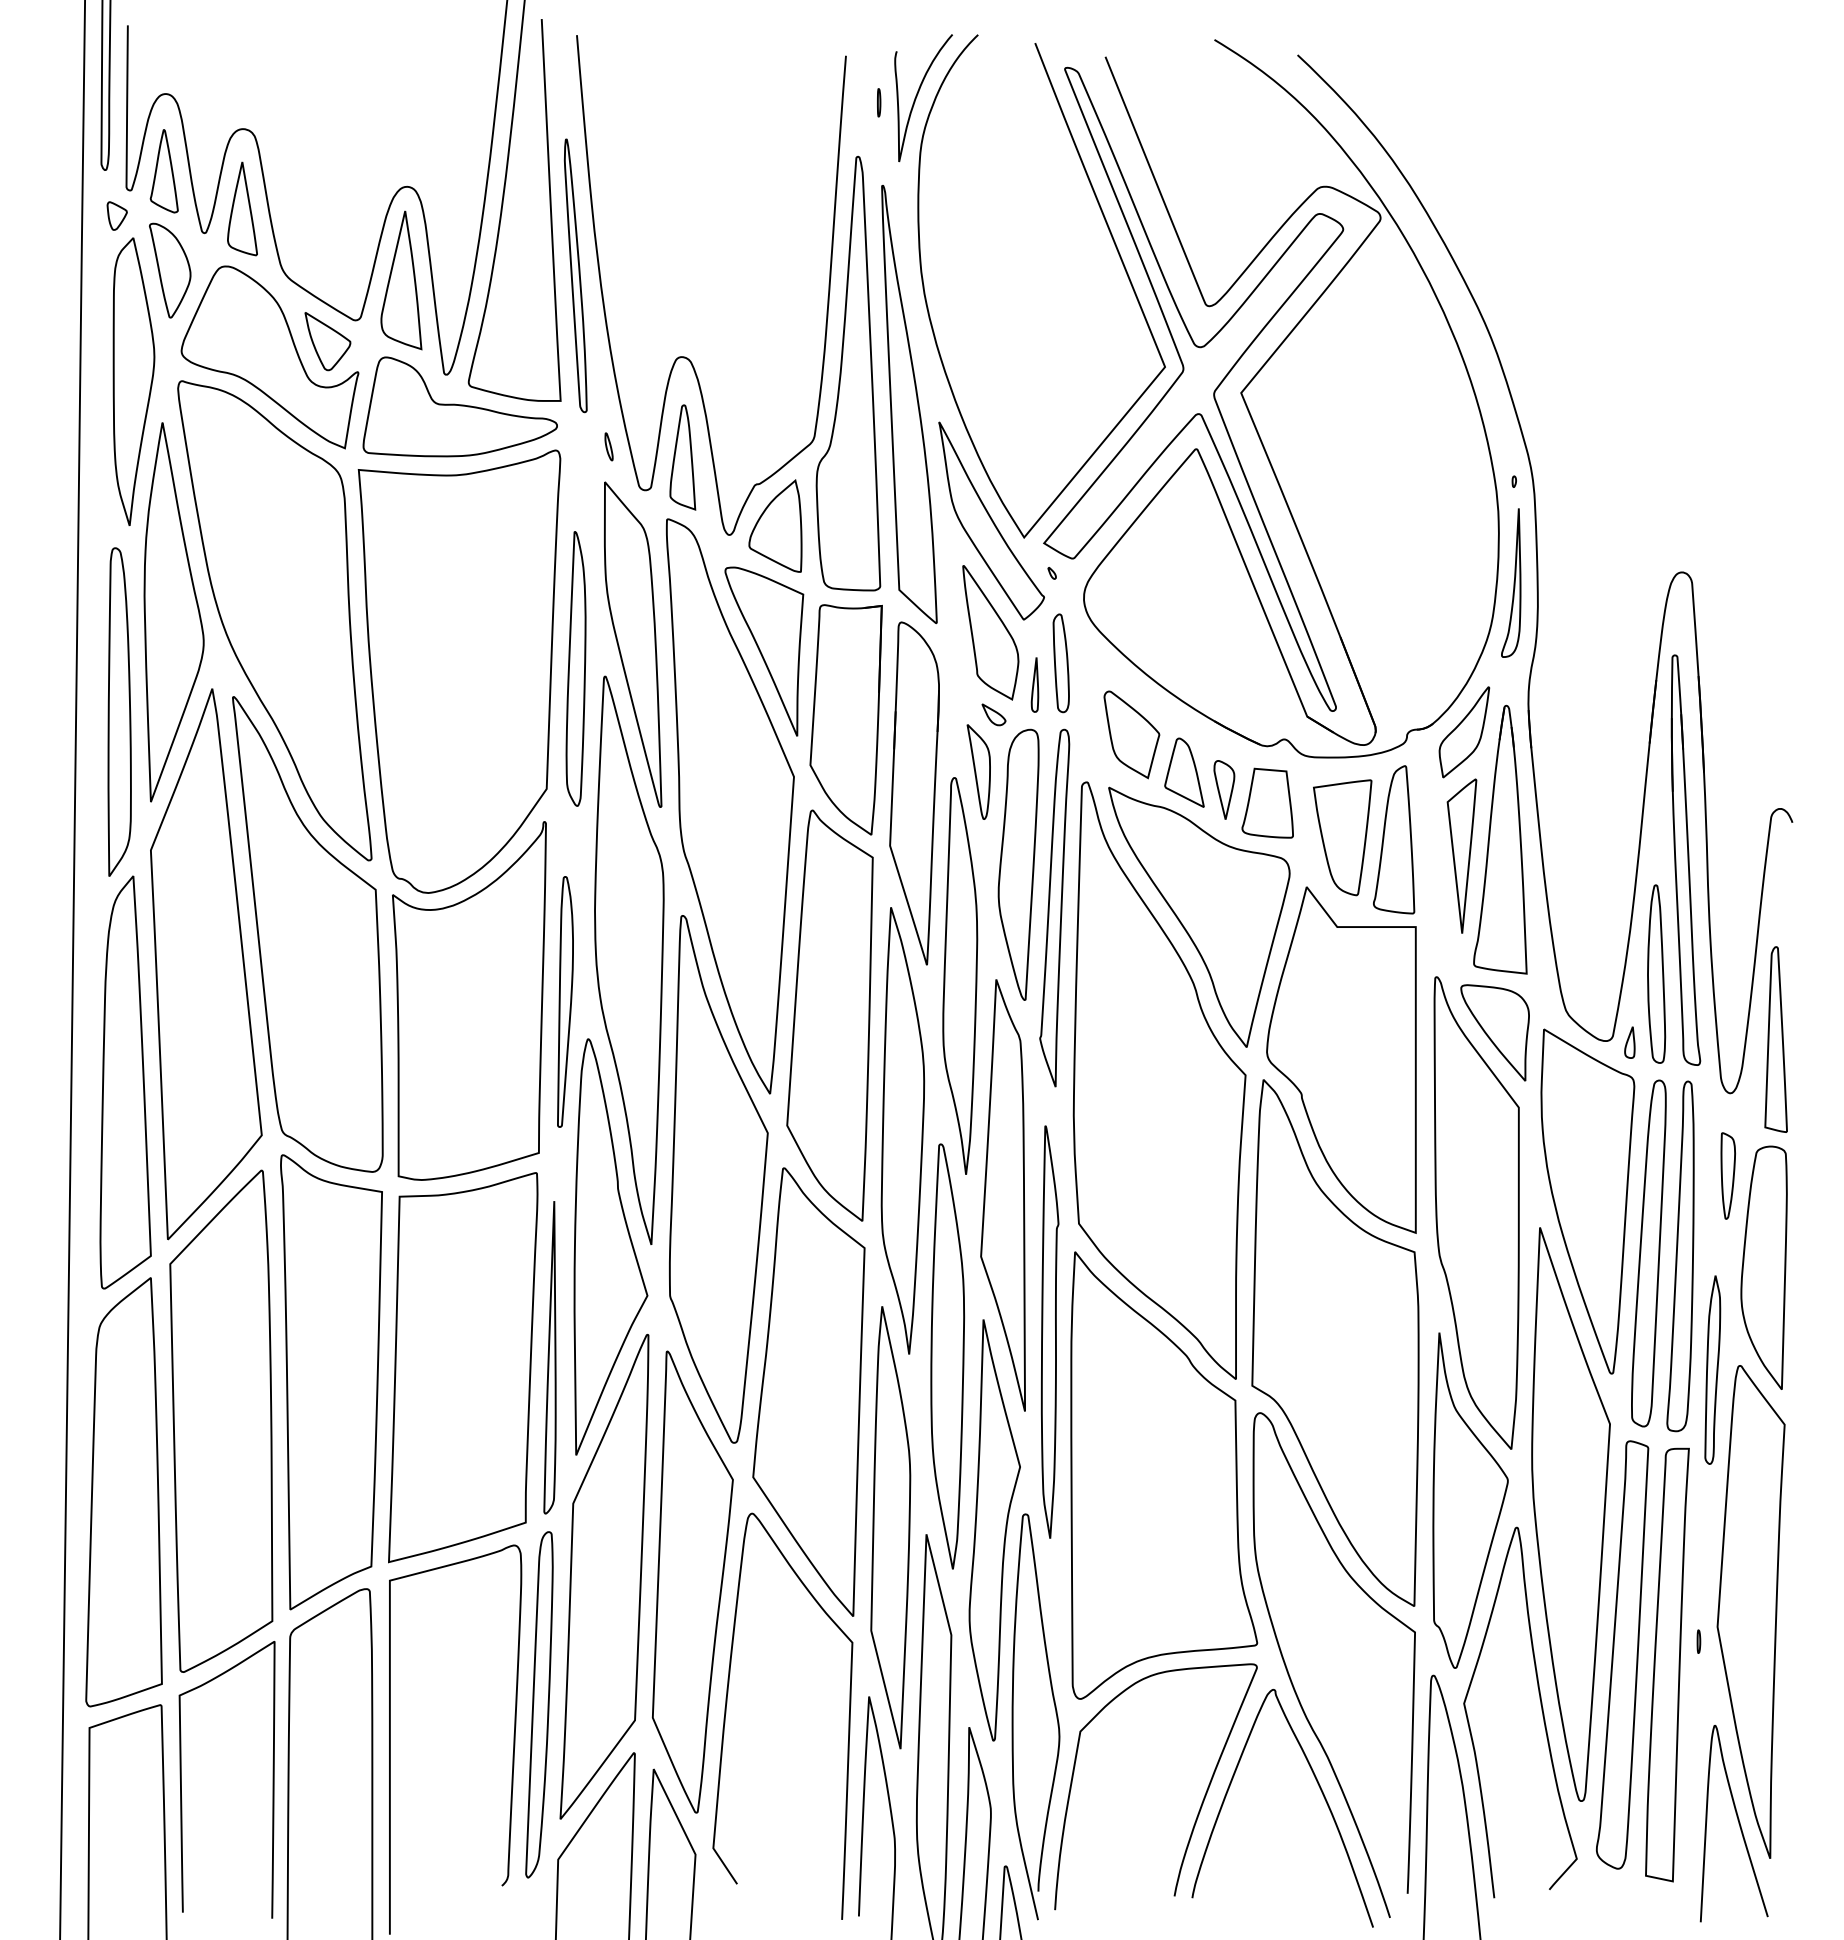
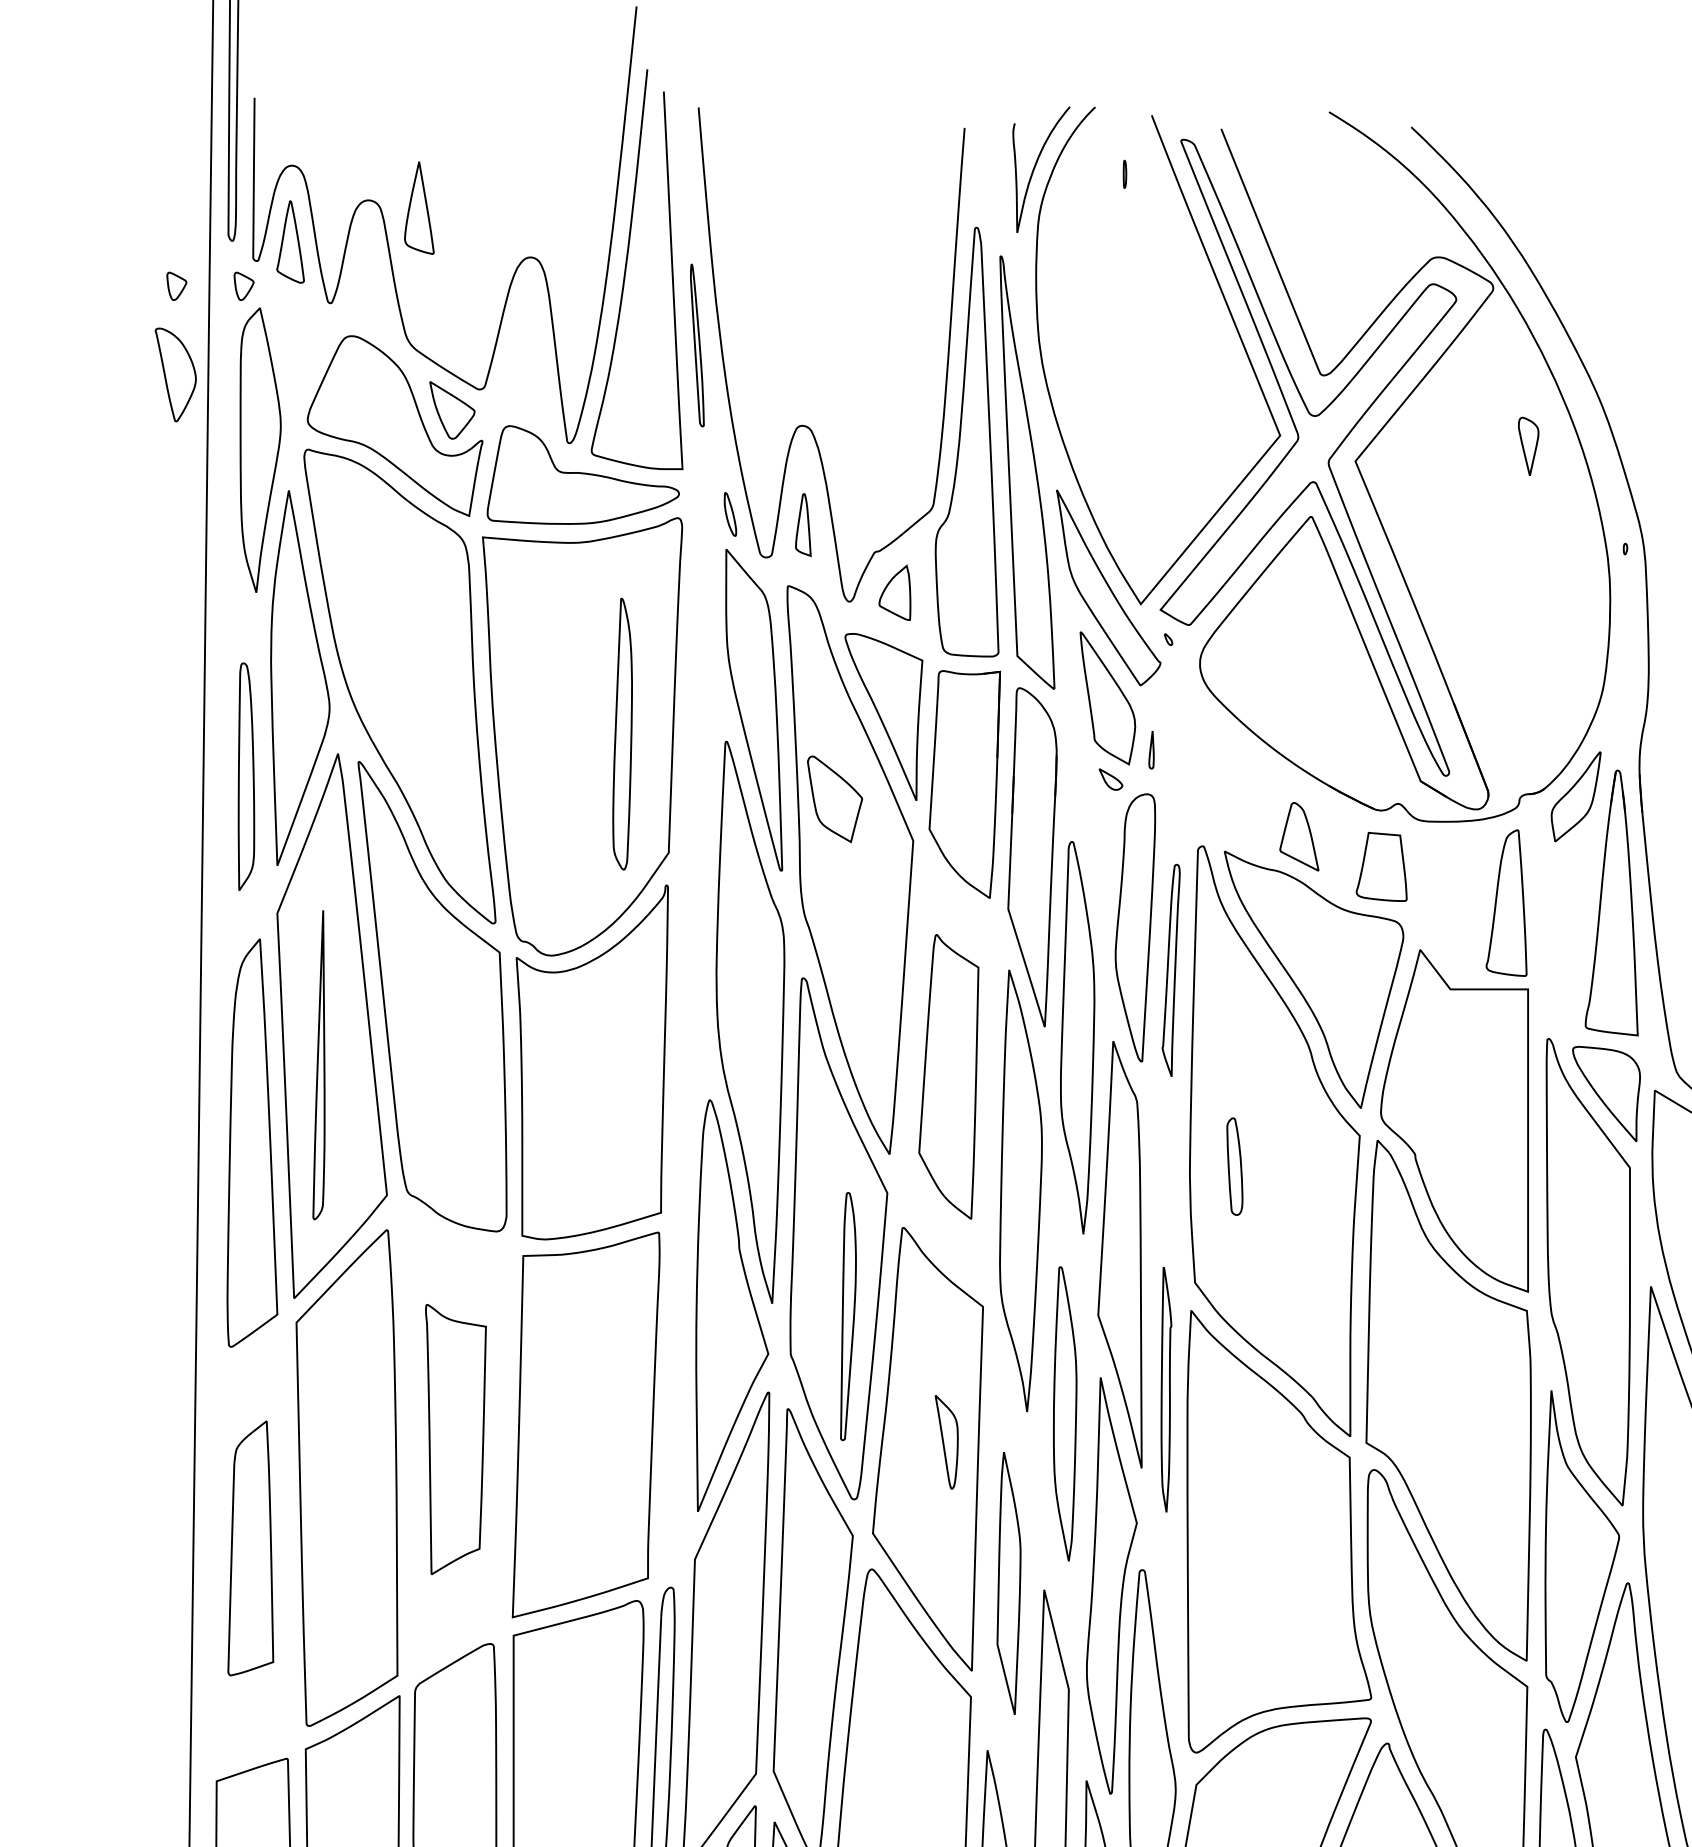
line: (879, 102) -> (1125, 174), moved
part: (242, 208) -> (419, 207), moved
part: (48, 215) -> (176, 285), added
part: (170, 270) -> (176, 374), moved
part: (575, 275) -> (697, 345), size x0.6
part: (401, 280) -> (525, 350), removed
part: (608, 446) -> (729, 514), size x1.6
part: (682, 457) -> (803, 525), size x0.6
part: (775, 525) -> (894, 592), size x0.6
part: (1511, 582) -> (1622, 648), removed
part: (1060, 663) -> (1234, 1166), moved
part: (575, 668) -> (622, 733), moved
part: (1034, 684) -> (1151, 749), size x0.7
part: (119, 711) -> (246, 776), size x0.7
part: (1131, 734) -> (834, 798), moved
part: (978, 771) -> (946, 1441), moved
part: (1224, 789) -> (1528, 445), moved
part: (1342, 837) -> (1455, 900), removed
part: (1461, 855) -> (1573, 918), removed
part: (1054, 907) -> (1170, 970), size x0.6
part: (565, 1001) -> (848, 1316), moved
part: (829, 1015) -> (948, 1076), size x0.7
part: (1049, 1331) -> (1165, 1389), size x0.6
part: (947, 1356) -> (1065, 1414), size x0.7
part: (549, 1357) -> (318, 1064), moved
part: (331, 1382) -> (455, 1439), size x0.6
part: (123, 1492) -> (250, 1548), size x0.6
part: (890, 1527) -> (1008, 1583), size x0.6

